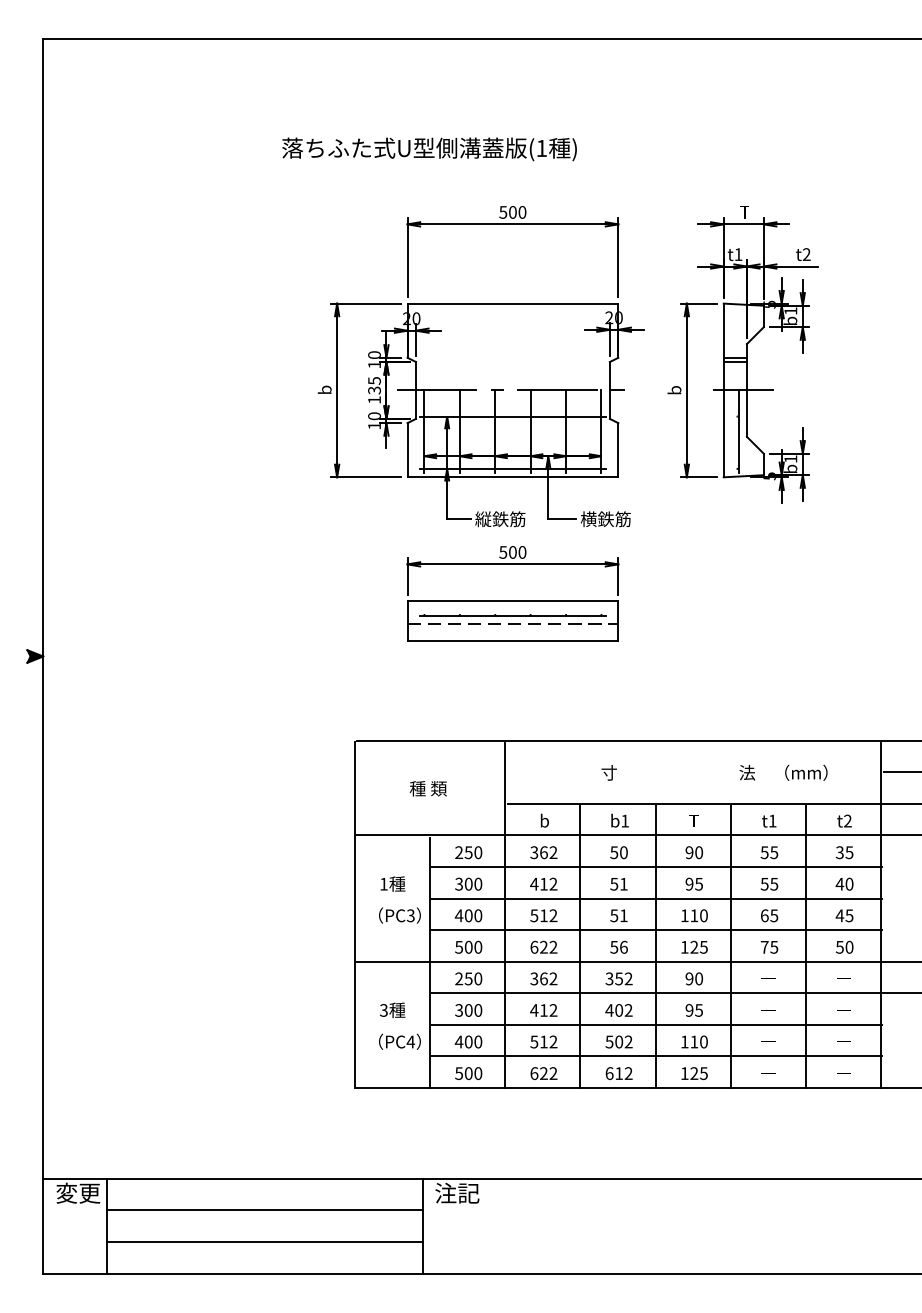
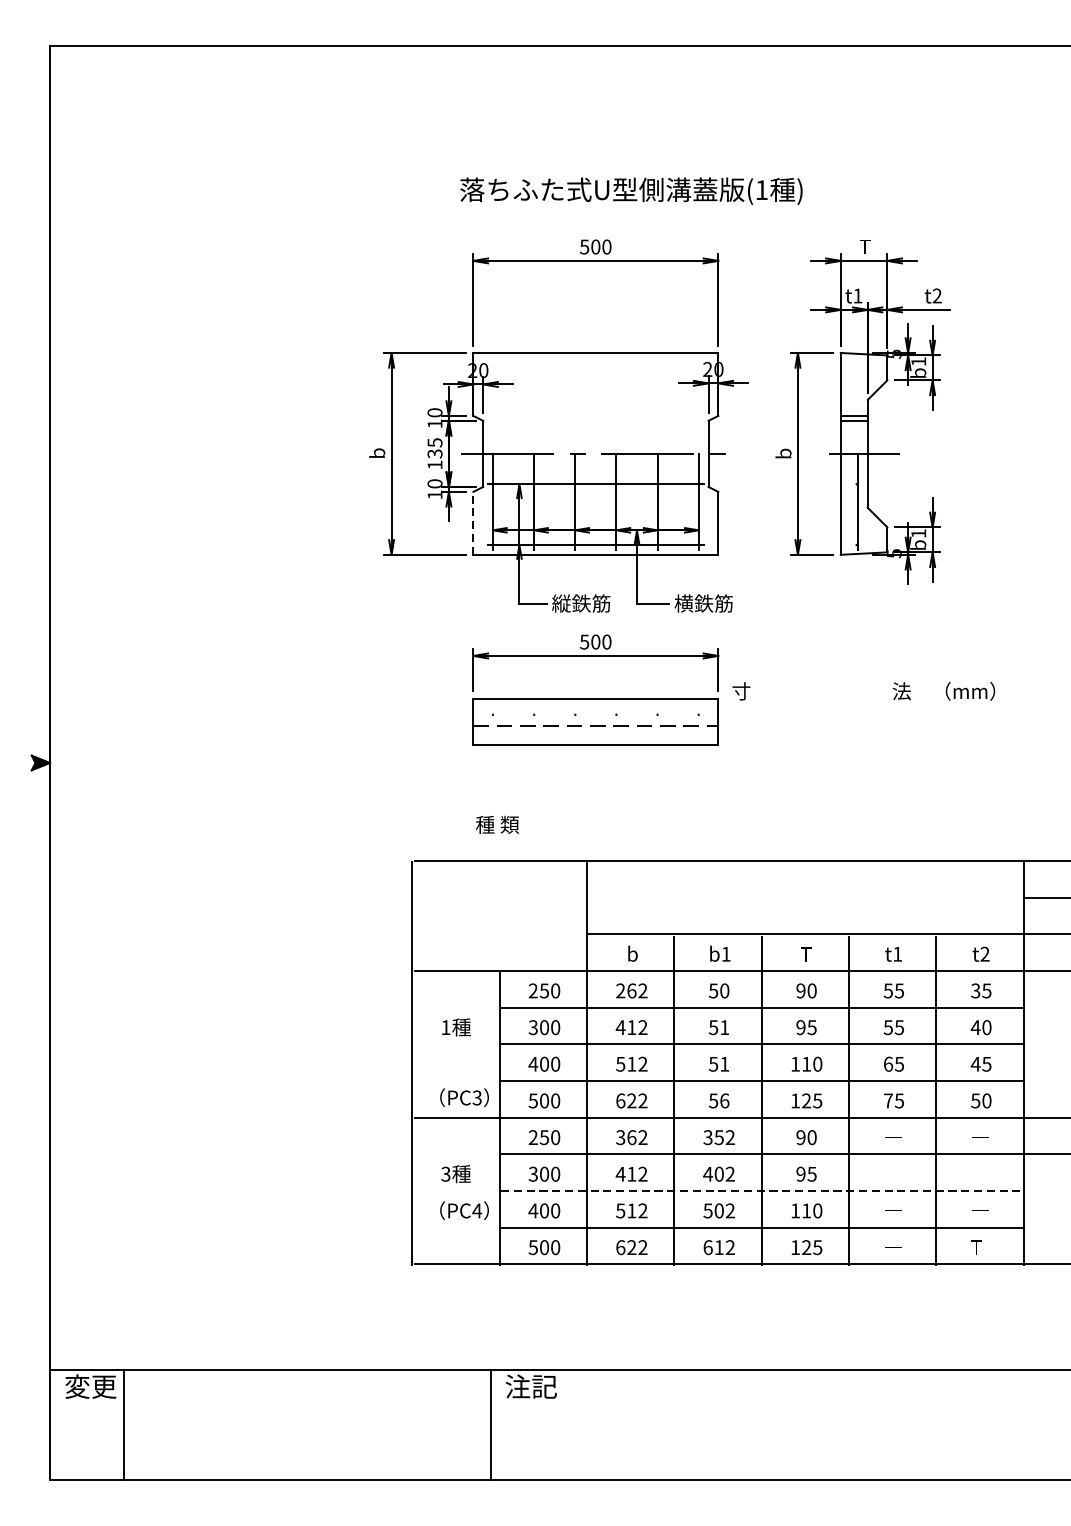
text: (429, 149) -> (631, 191), moved
line: (407, 449) -> (473, 522), solid -> dashed
line: (512, 616) -> (595, 716), removed
text: (714, 772) -> (863, 690), moved
text: (427, 788) -> (496, 824), moved
text: (534, 853) -> (620, 991), 362 -> 262
text: (399, 915) -> (464, 1097), moved
line: (657, 1024) -> (763, 1190), solid -> dashed
text: (843, 1073) -> (979, 1247), ― -> T
line: (264, 1210) -> (307, 1406), removed
line: (264, 1241) -> (307, 1442), removed

